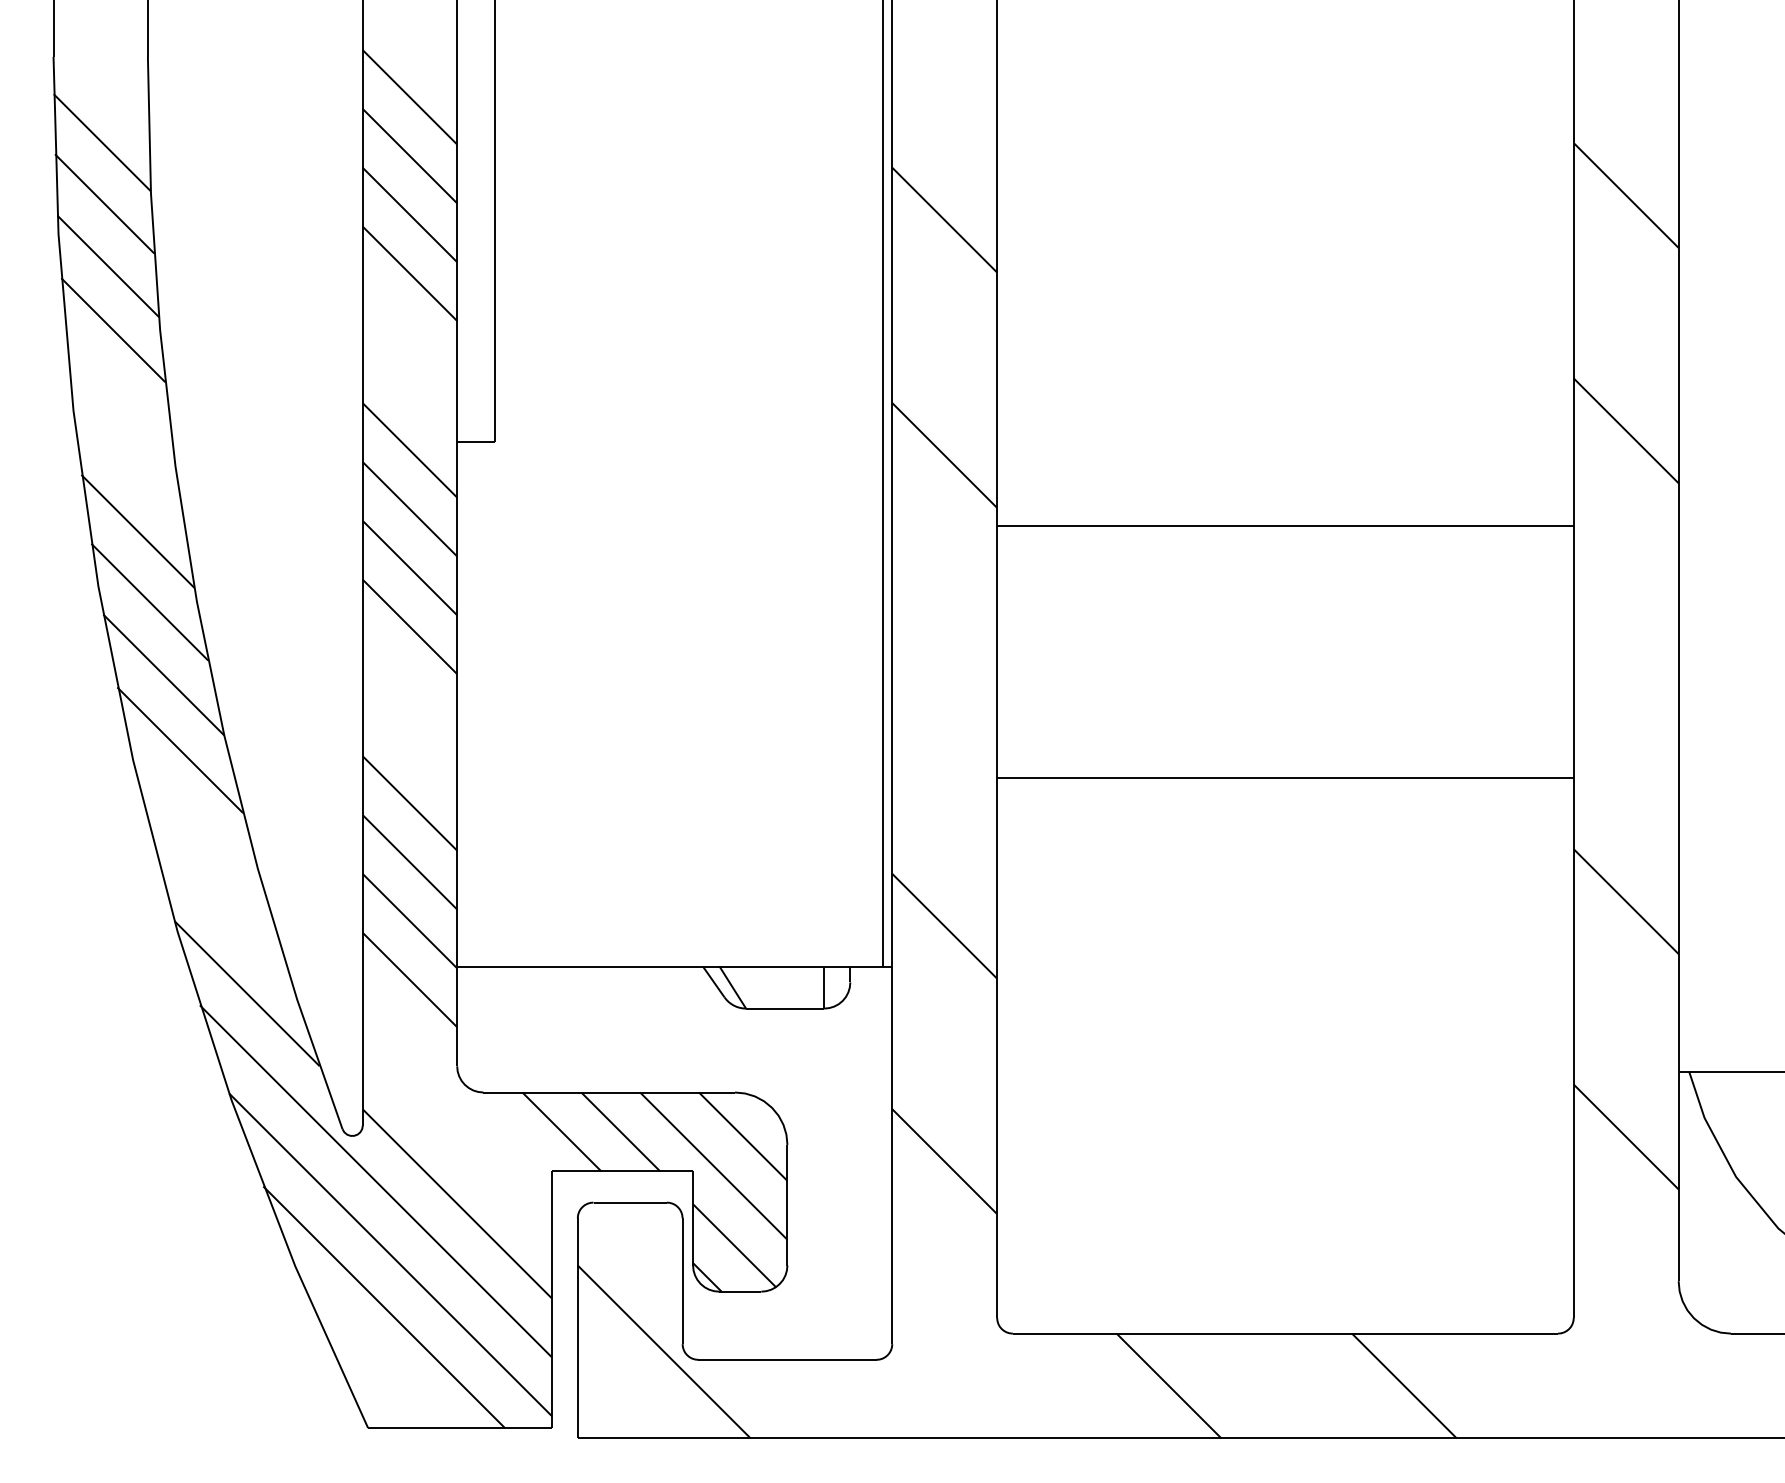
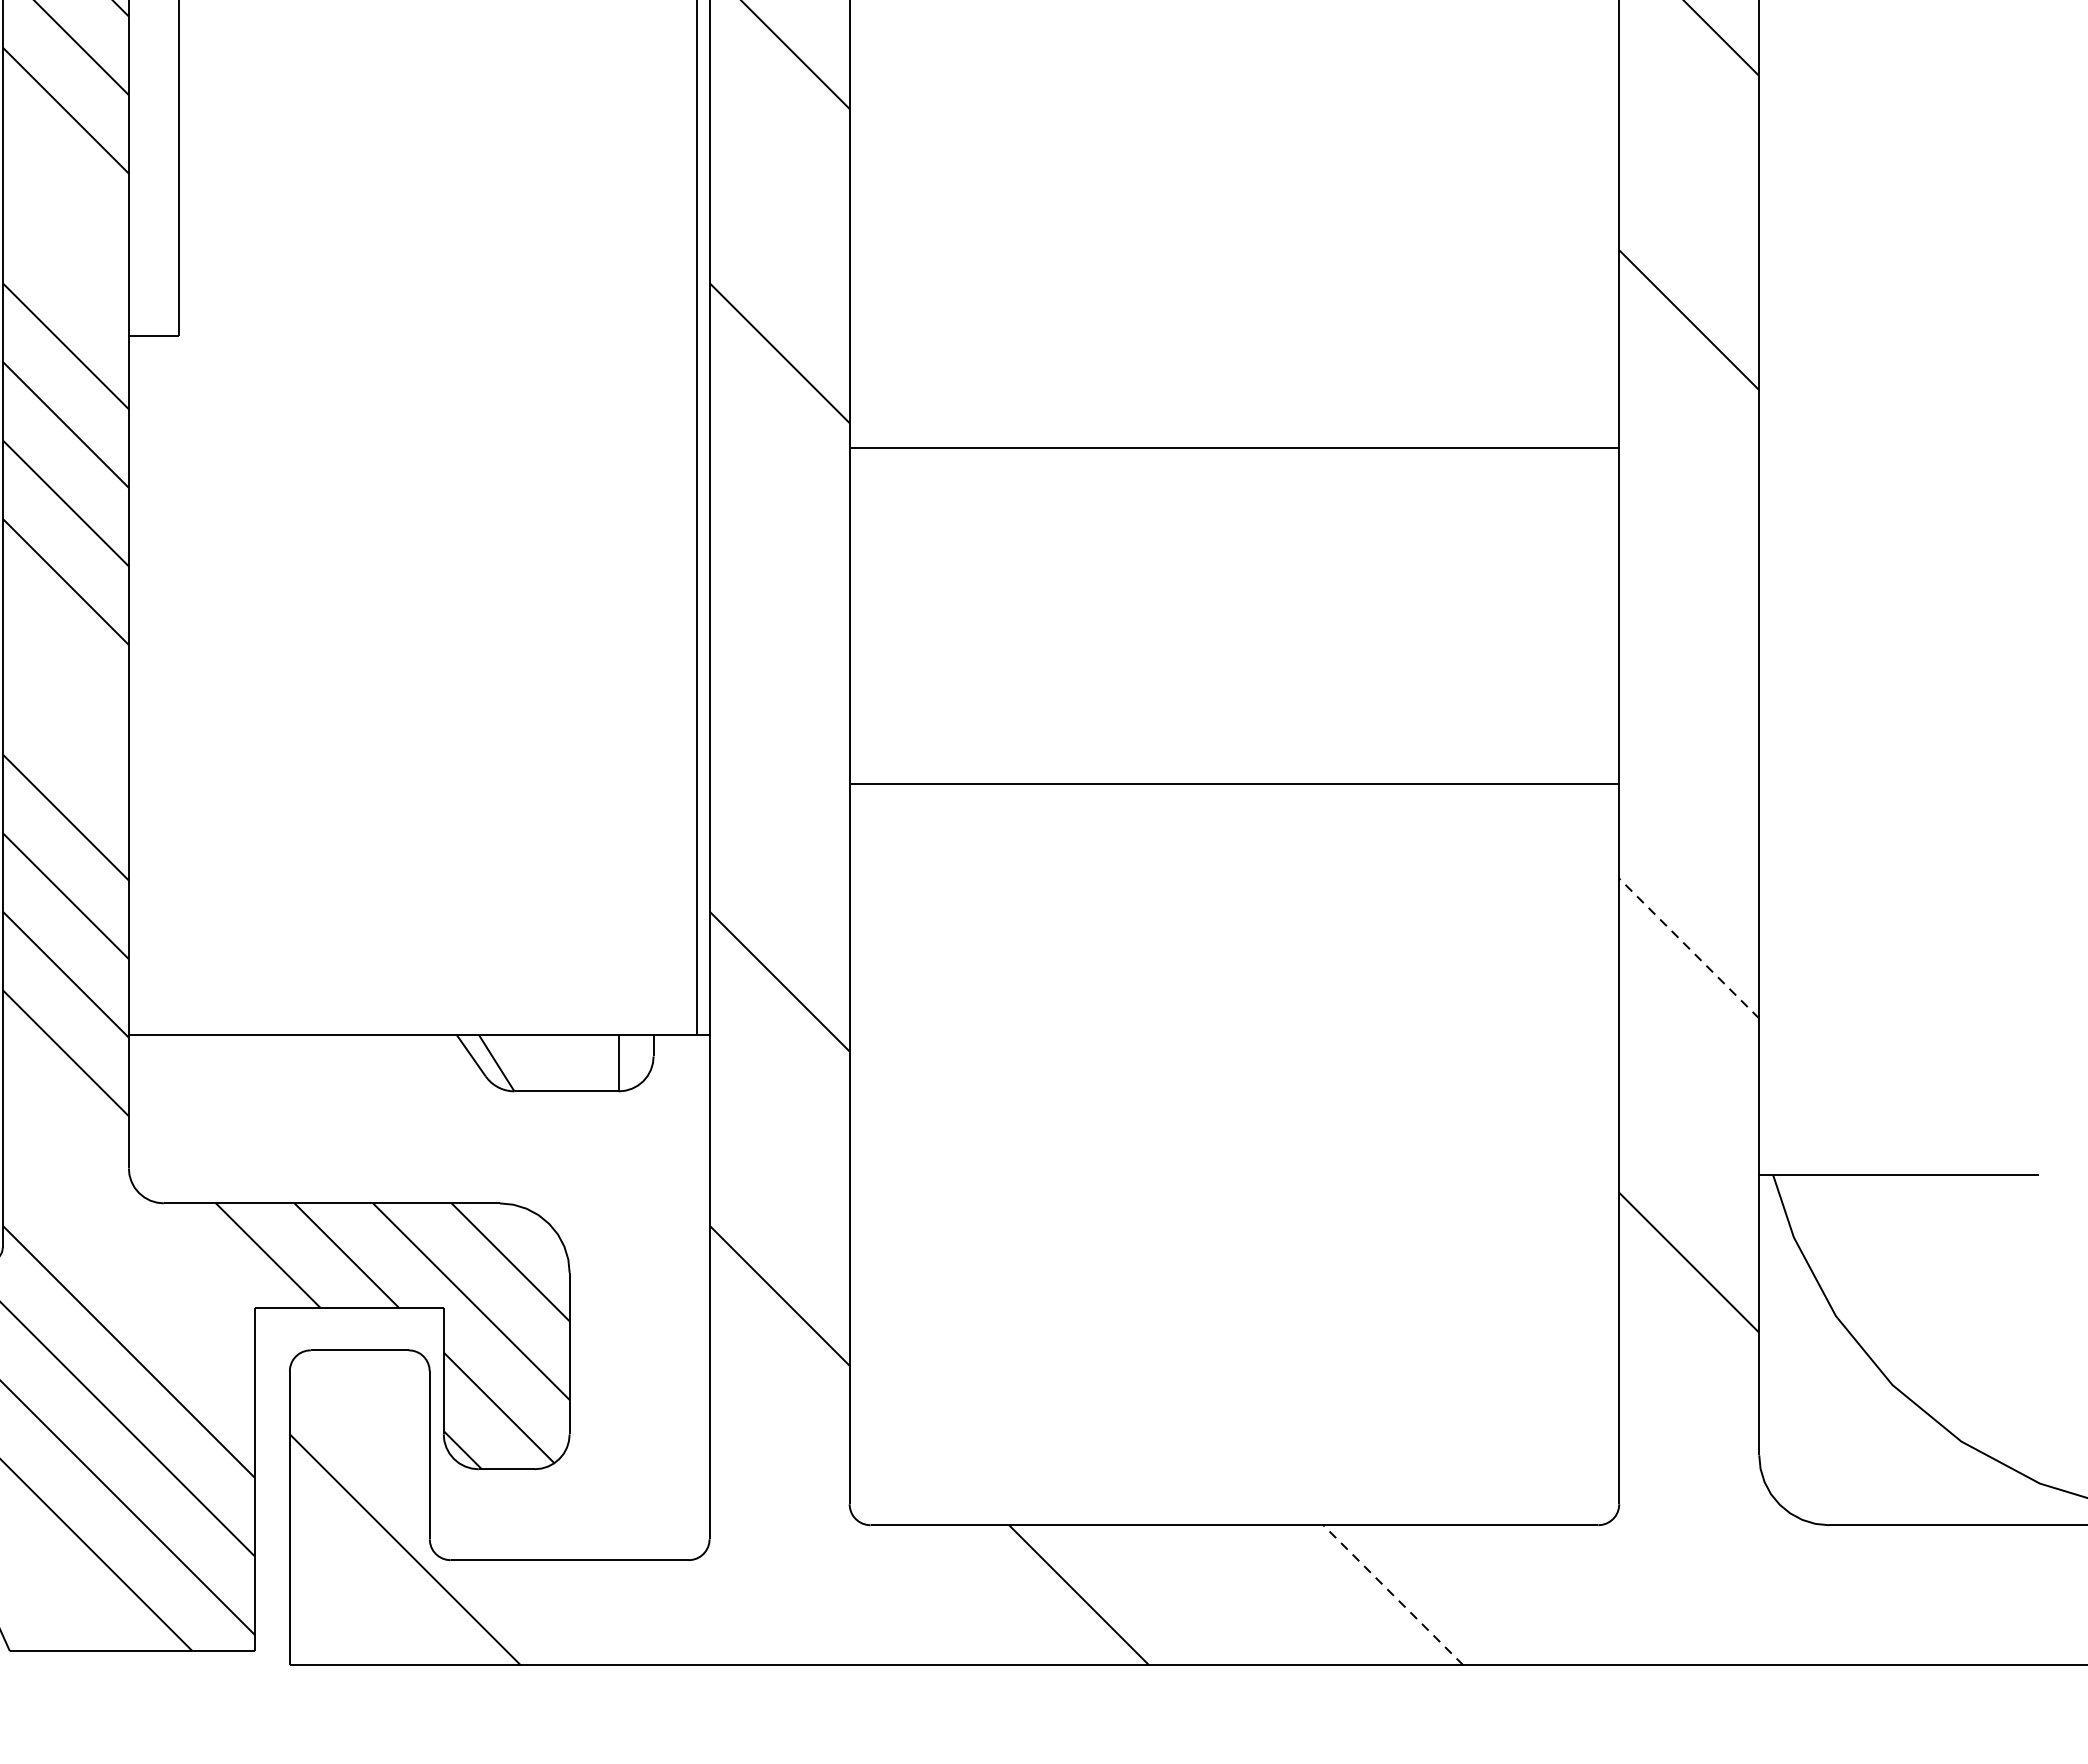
line: (1625, 901) -> (1688, 948), solid -> dashed
line: (1404, 1385) -> (1393, 1594), solid -> dashed

